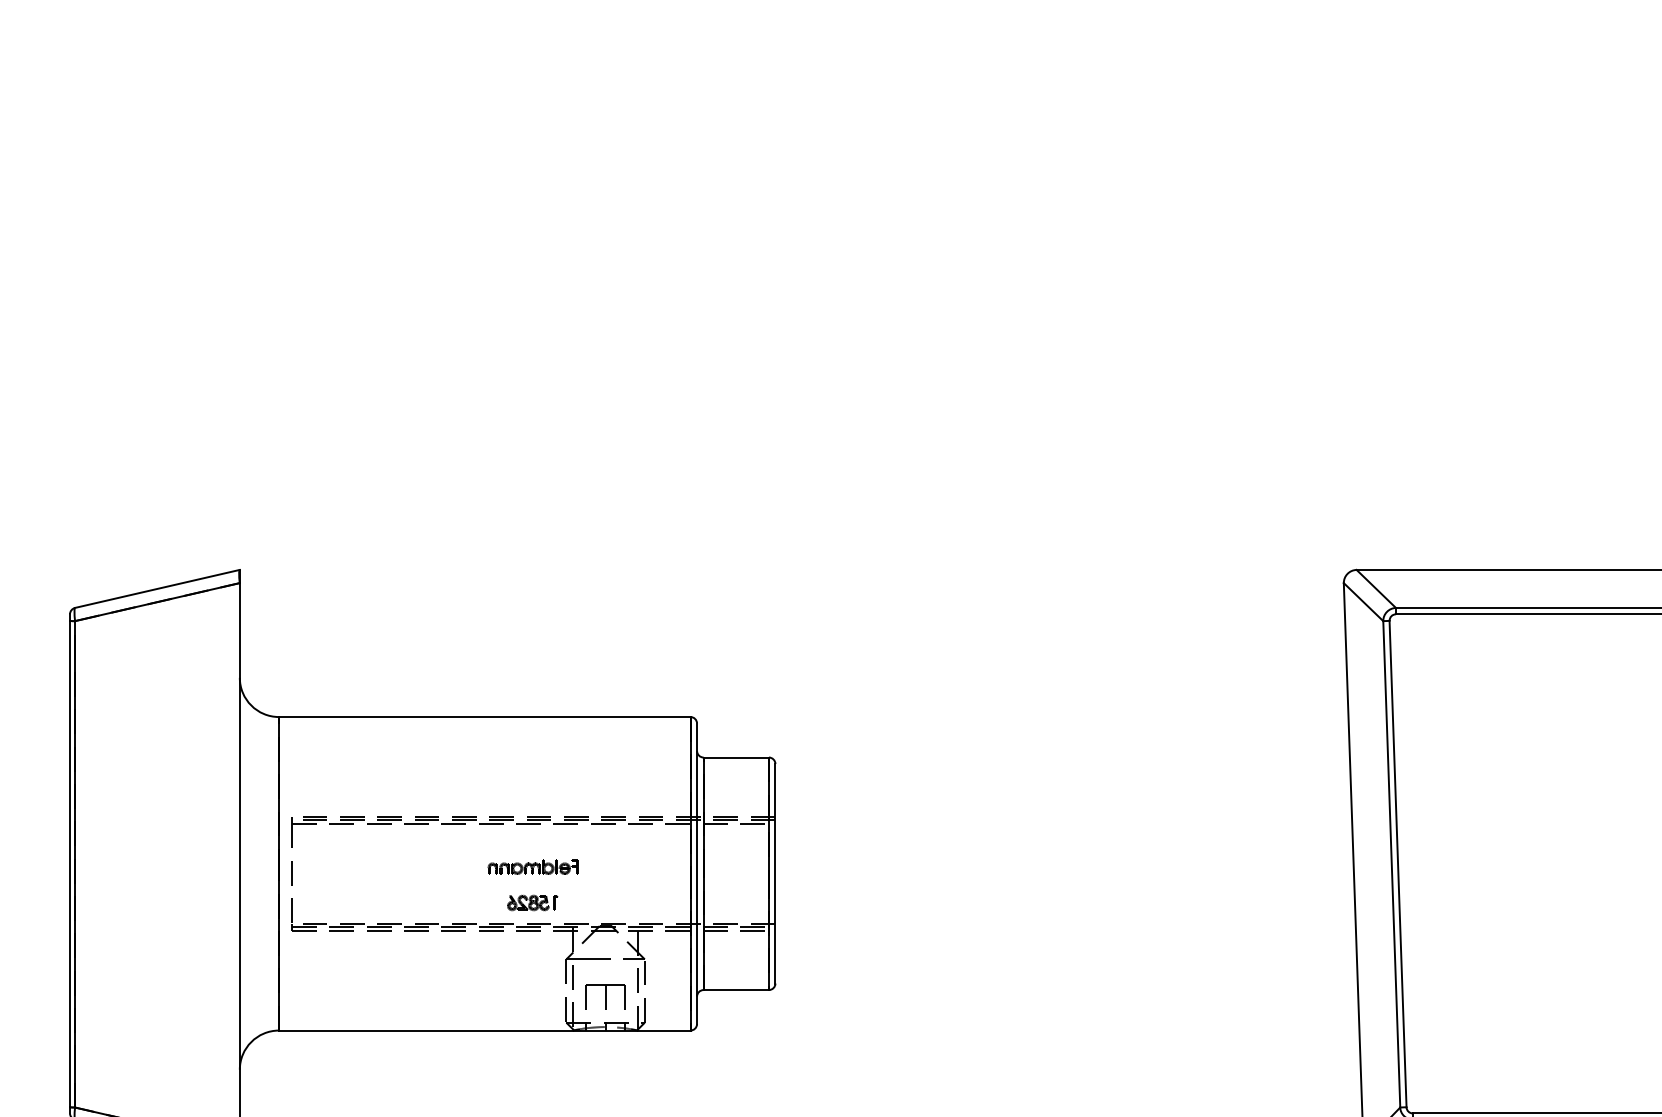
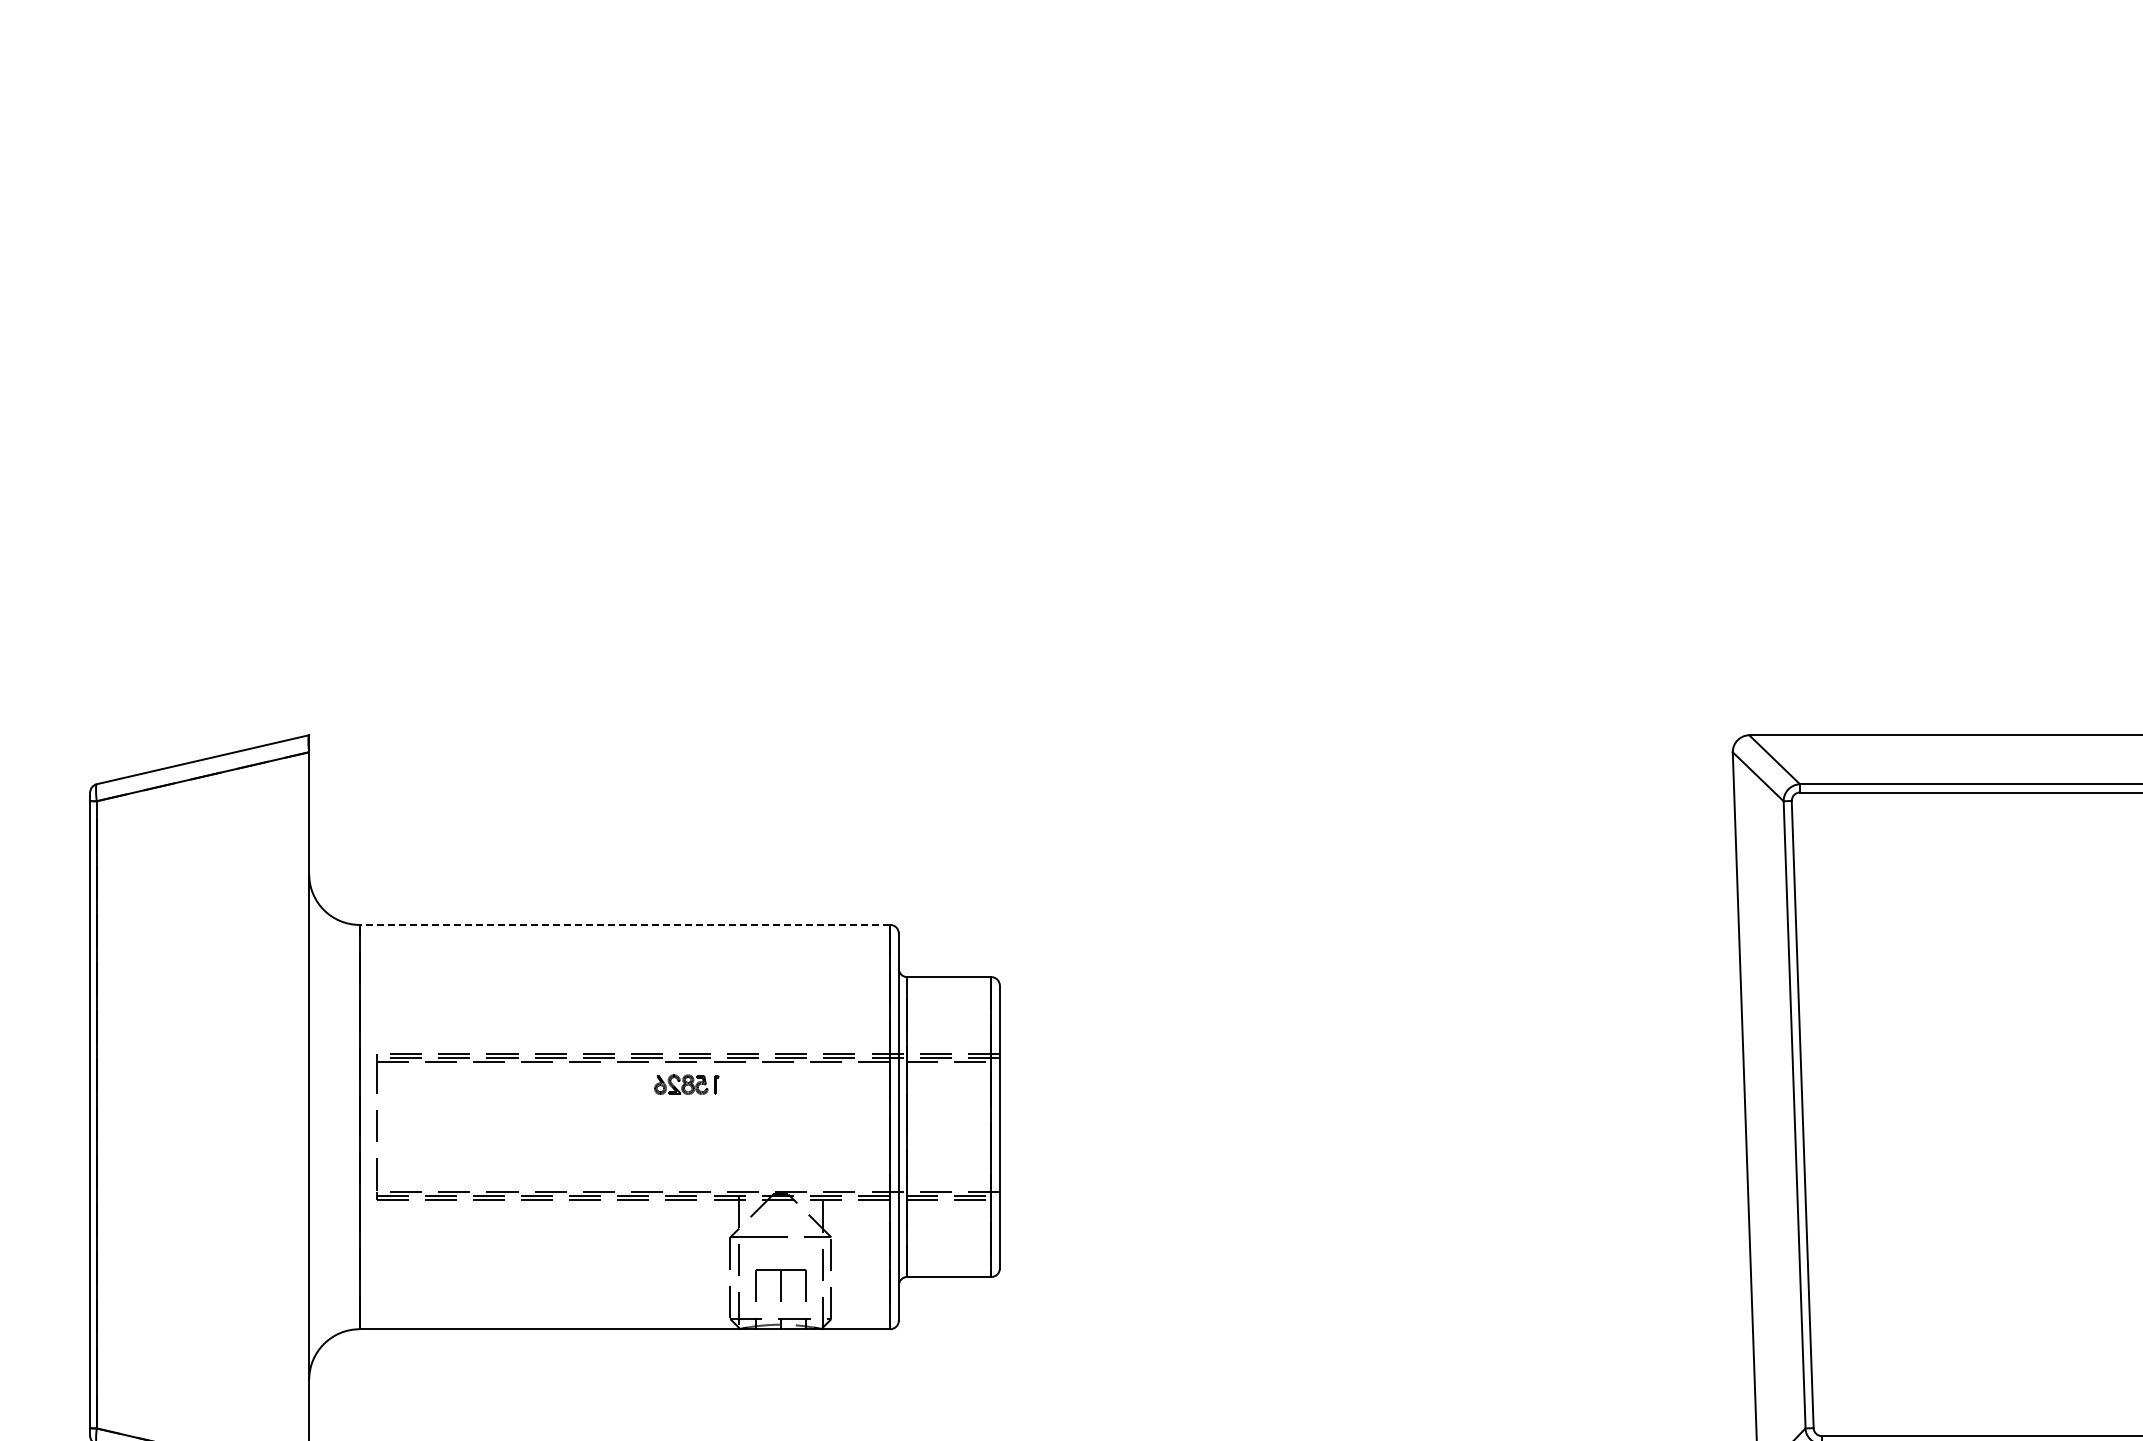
line: (484, 716) -> (624, 924), solid -> dashed
part: (533, 867) -> (687, 1118), removed
part: (532, 902) -> (686, 1084), moved

